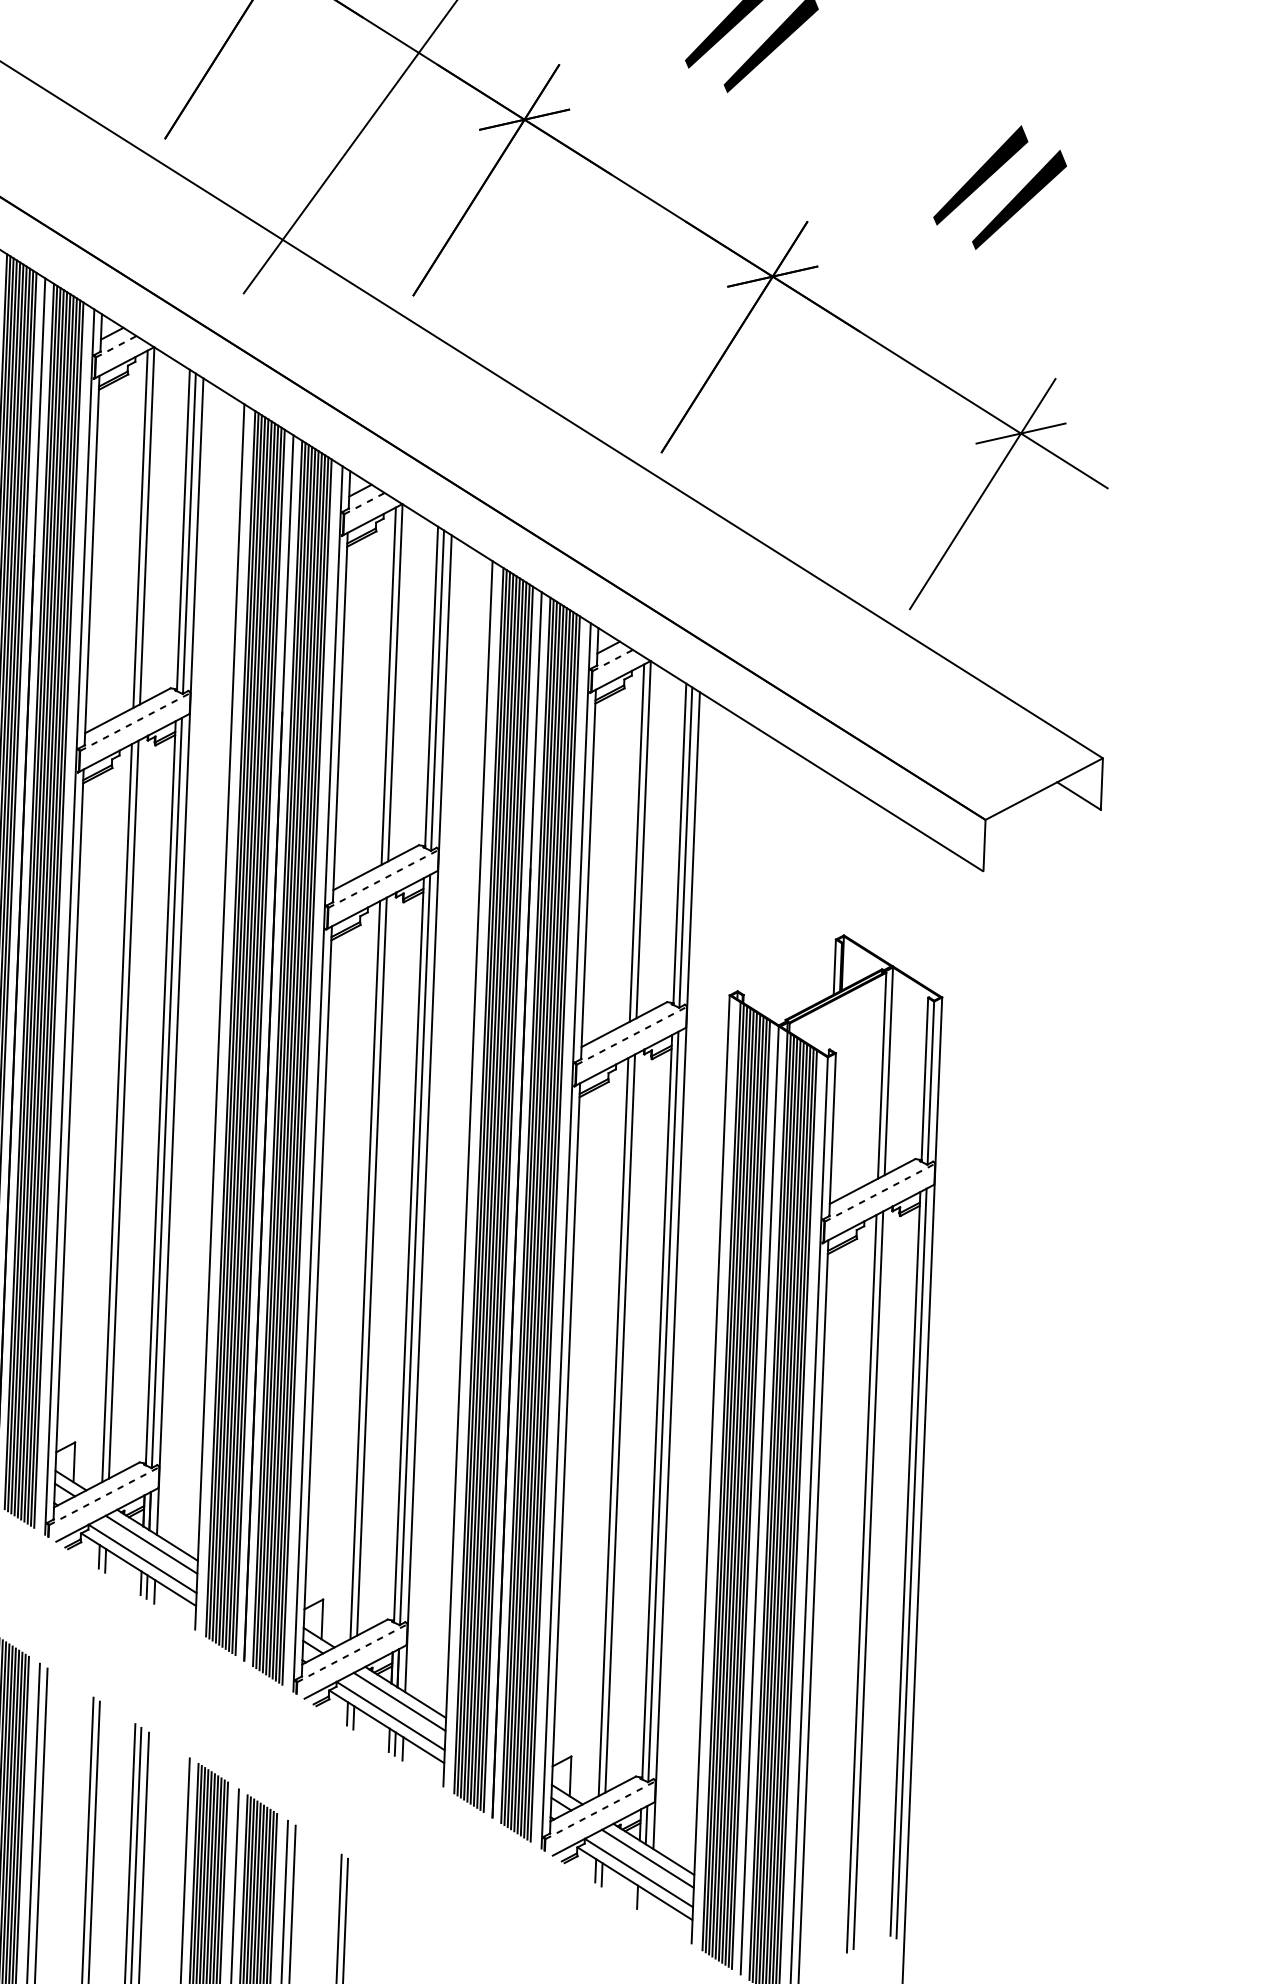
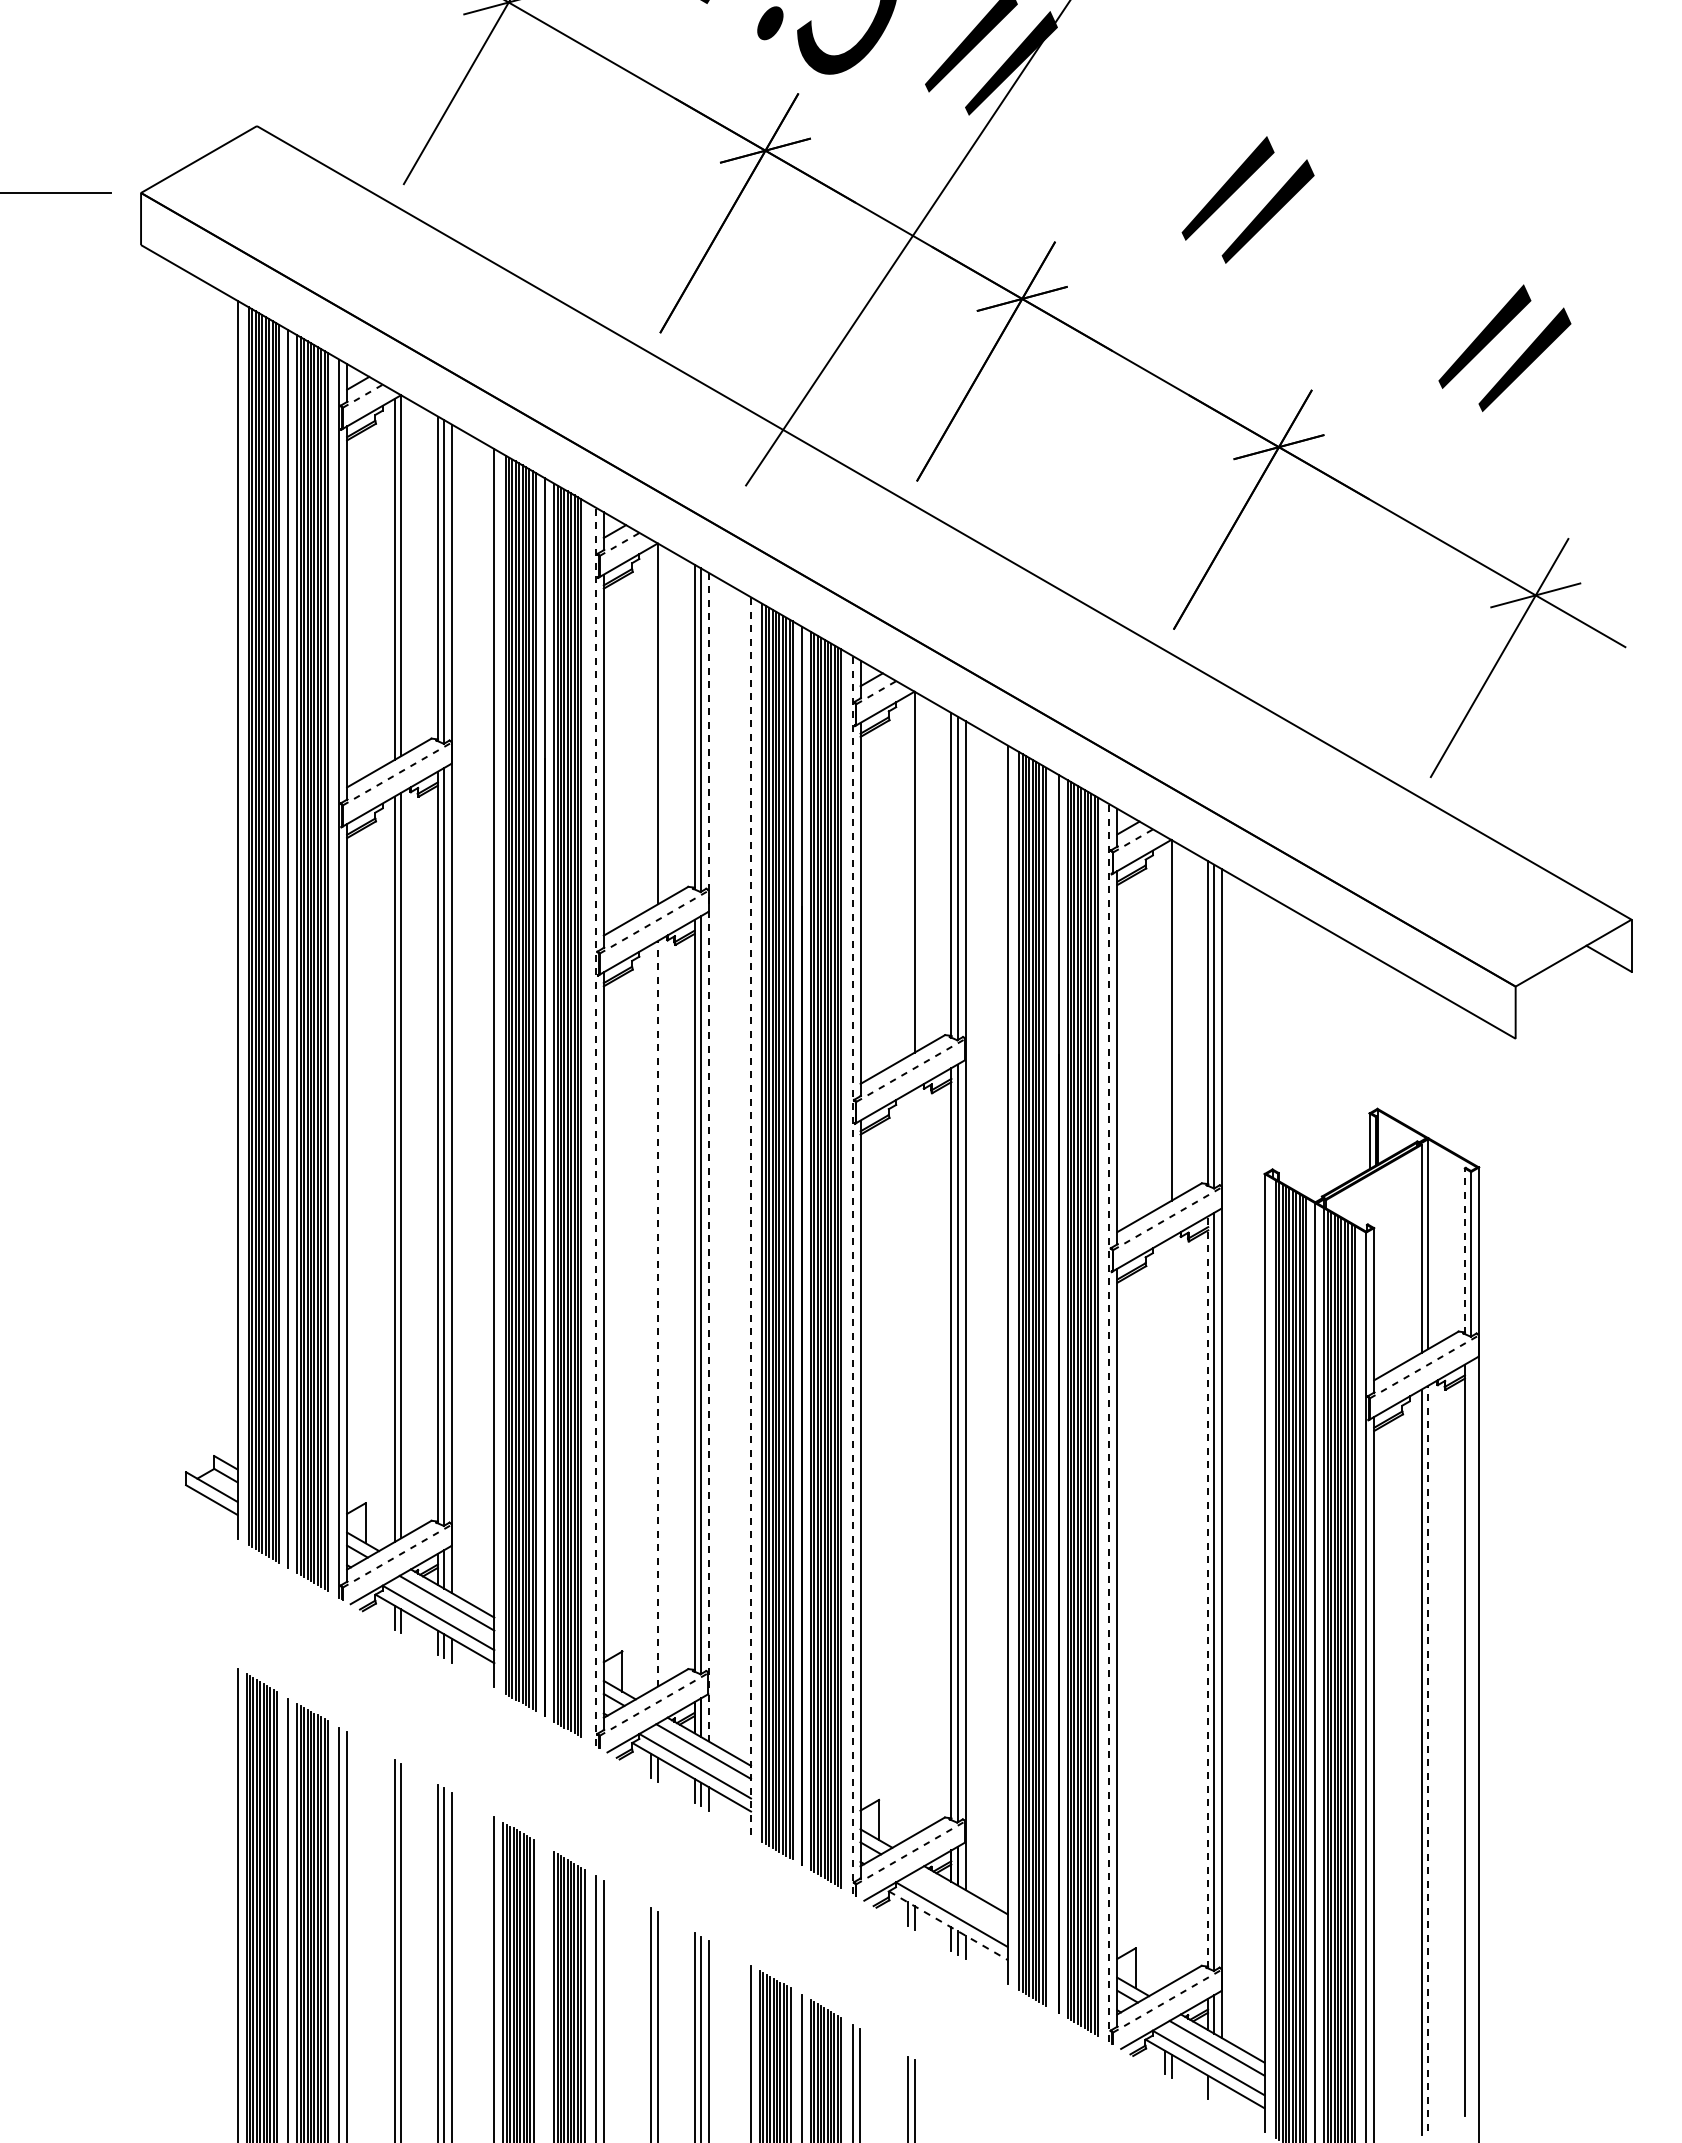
line: (140, 529) -> (651, 727), removed
line: (389, 685) -> (908, 875), removed
line: (636, 842) -> (1164, 1023), removed
line: (58, 915) -> (584, 1120), removed
line: (69, 921) -> (595, 1126), solid -> dashed
line: (179, 956) -> (708, 1157), solid -> dashed
line: (220, 1016) -> (751, 1215), solid -> dashed
line: (317, 1078) -> (852, 1274), solid -> dashed
line: (924, 1080) -> (1464, 1251), solid -> dashed
line: (124, 1109) -> (658, 1313), solid -> dashed
line: (117, 1113) -> (651, 1317), removed
line: (508, 1199) -> (1049, 1388), removed
line: (566, 1235) -> (1109, 1422), solid -> dashed
line: (371, 1266) -> (914, 1461), removed
line: (365, 1269) -> (908, 1465), removed
line: (657, 1406) -> (1208, 1591), solid -> dashed
line: (620, 1423) -> (1171, 1610), removed
line: (613, 1427) -> (1164, 1614), removed
line: (911, 1563) -> (1471, 1739), removed
line: (868, 1580) -> (1428, 1758), solid -> dashed
line: (398, 1701) -> (959, 1899), removed
line: (386, 1726) -> (948, 1925), solid -> dashed

